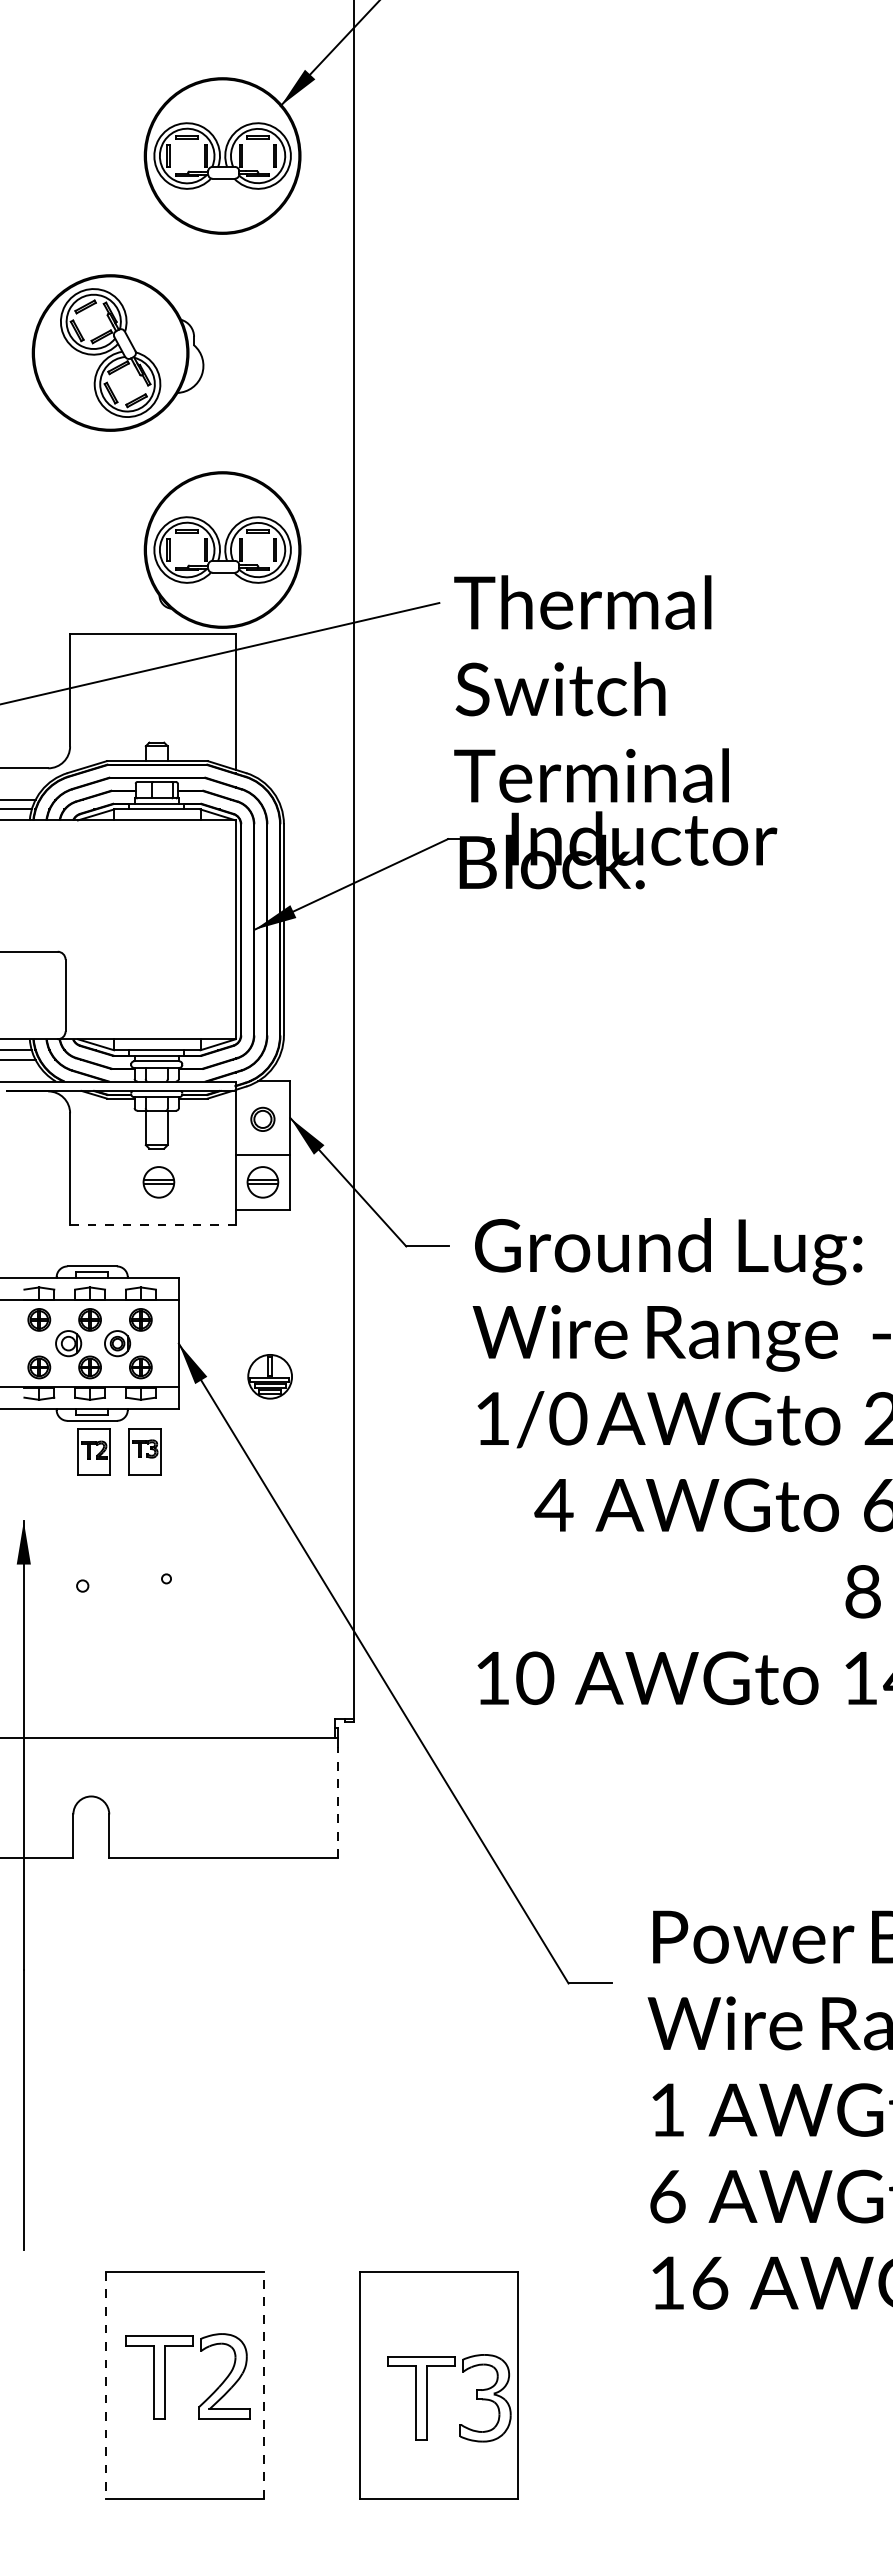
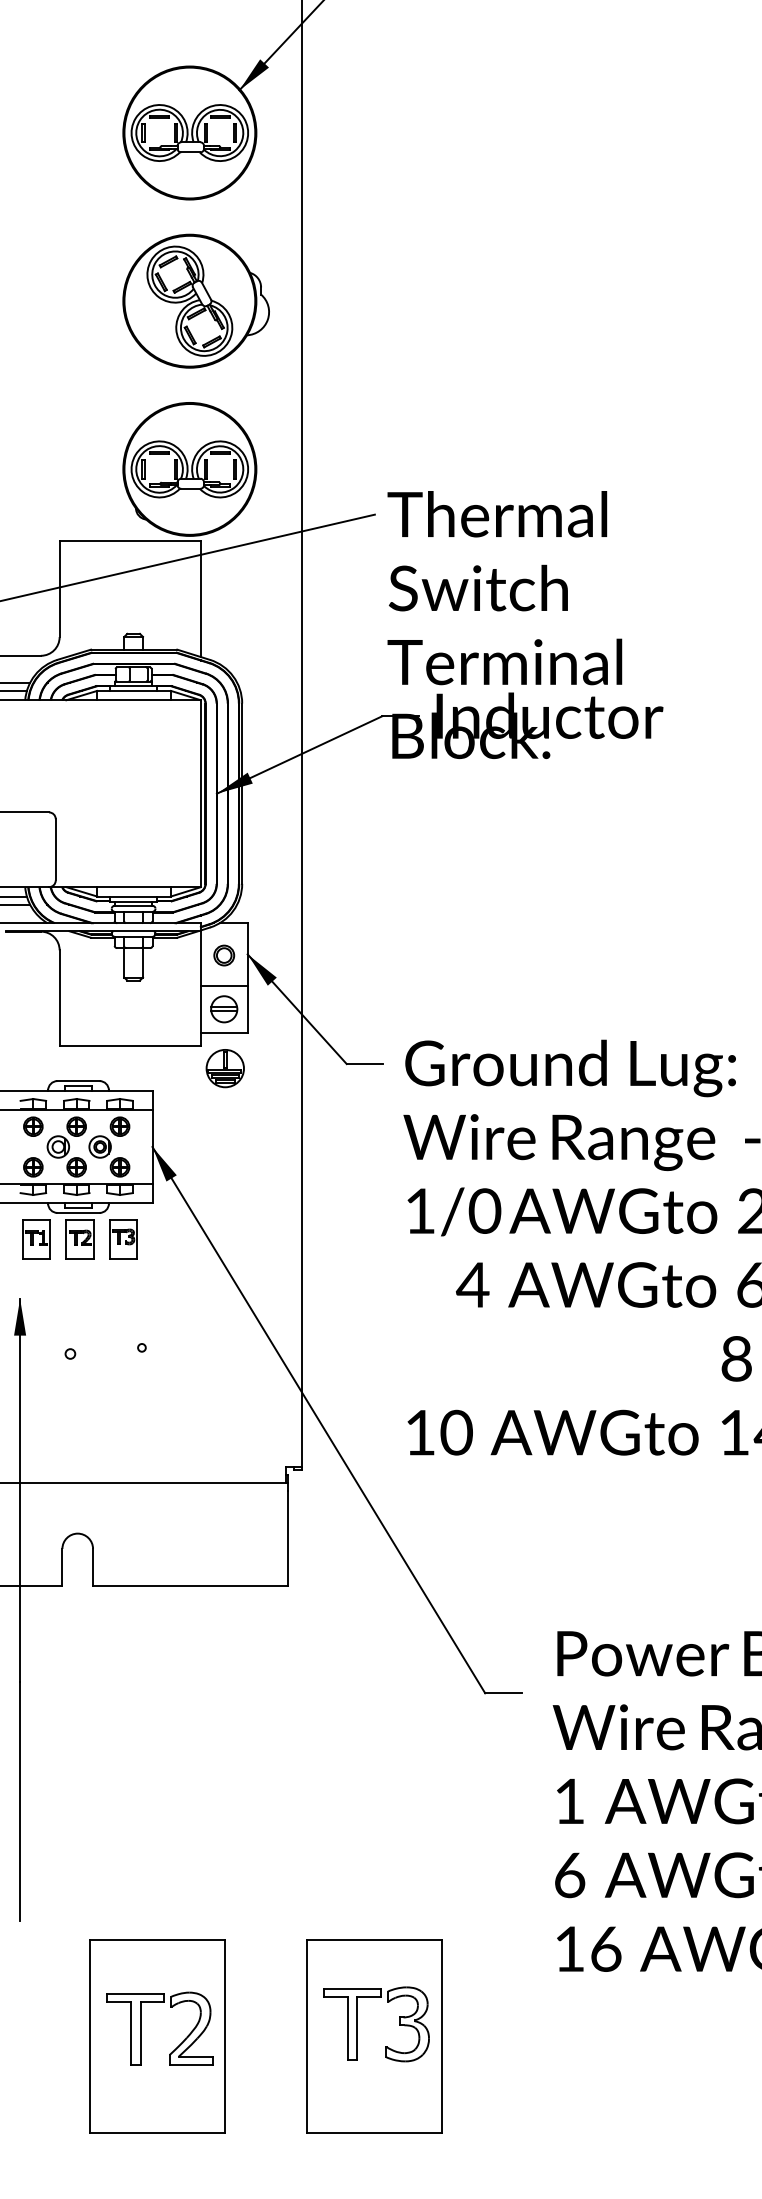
part: (117, 352) -> (195, 300), moved
part: (158, 1182) -> (135, 1009), removed
line: (152, 1225) -> (129, 1046), dashed -> solid
part: (269, 1376) -> (224, 1068), moved
part: (42, 1451) -> (36, 1239), added
line: (337, 1802) -> (287, 1538), dashed -> solid
line: (263, 2384) -> (224, 2035), dashed -> solid
line: (105, 2385) -> (89, 2036), dashed -> solid
part: (427, 2398) -> (357, 2024), moved

